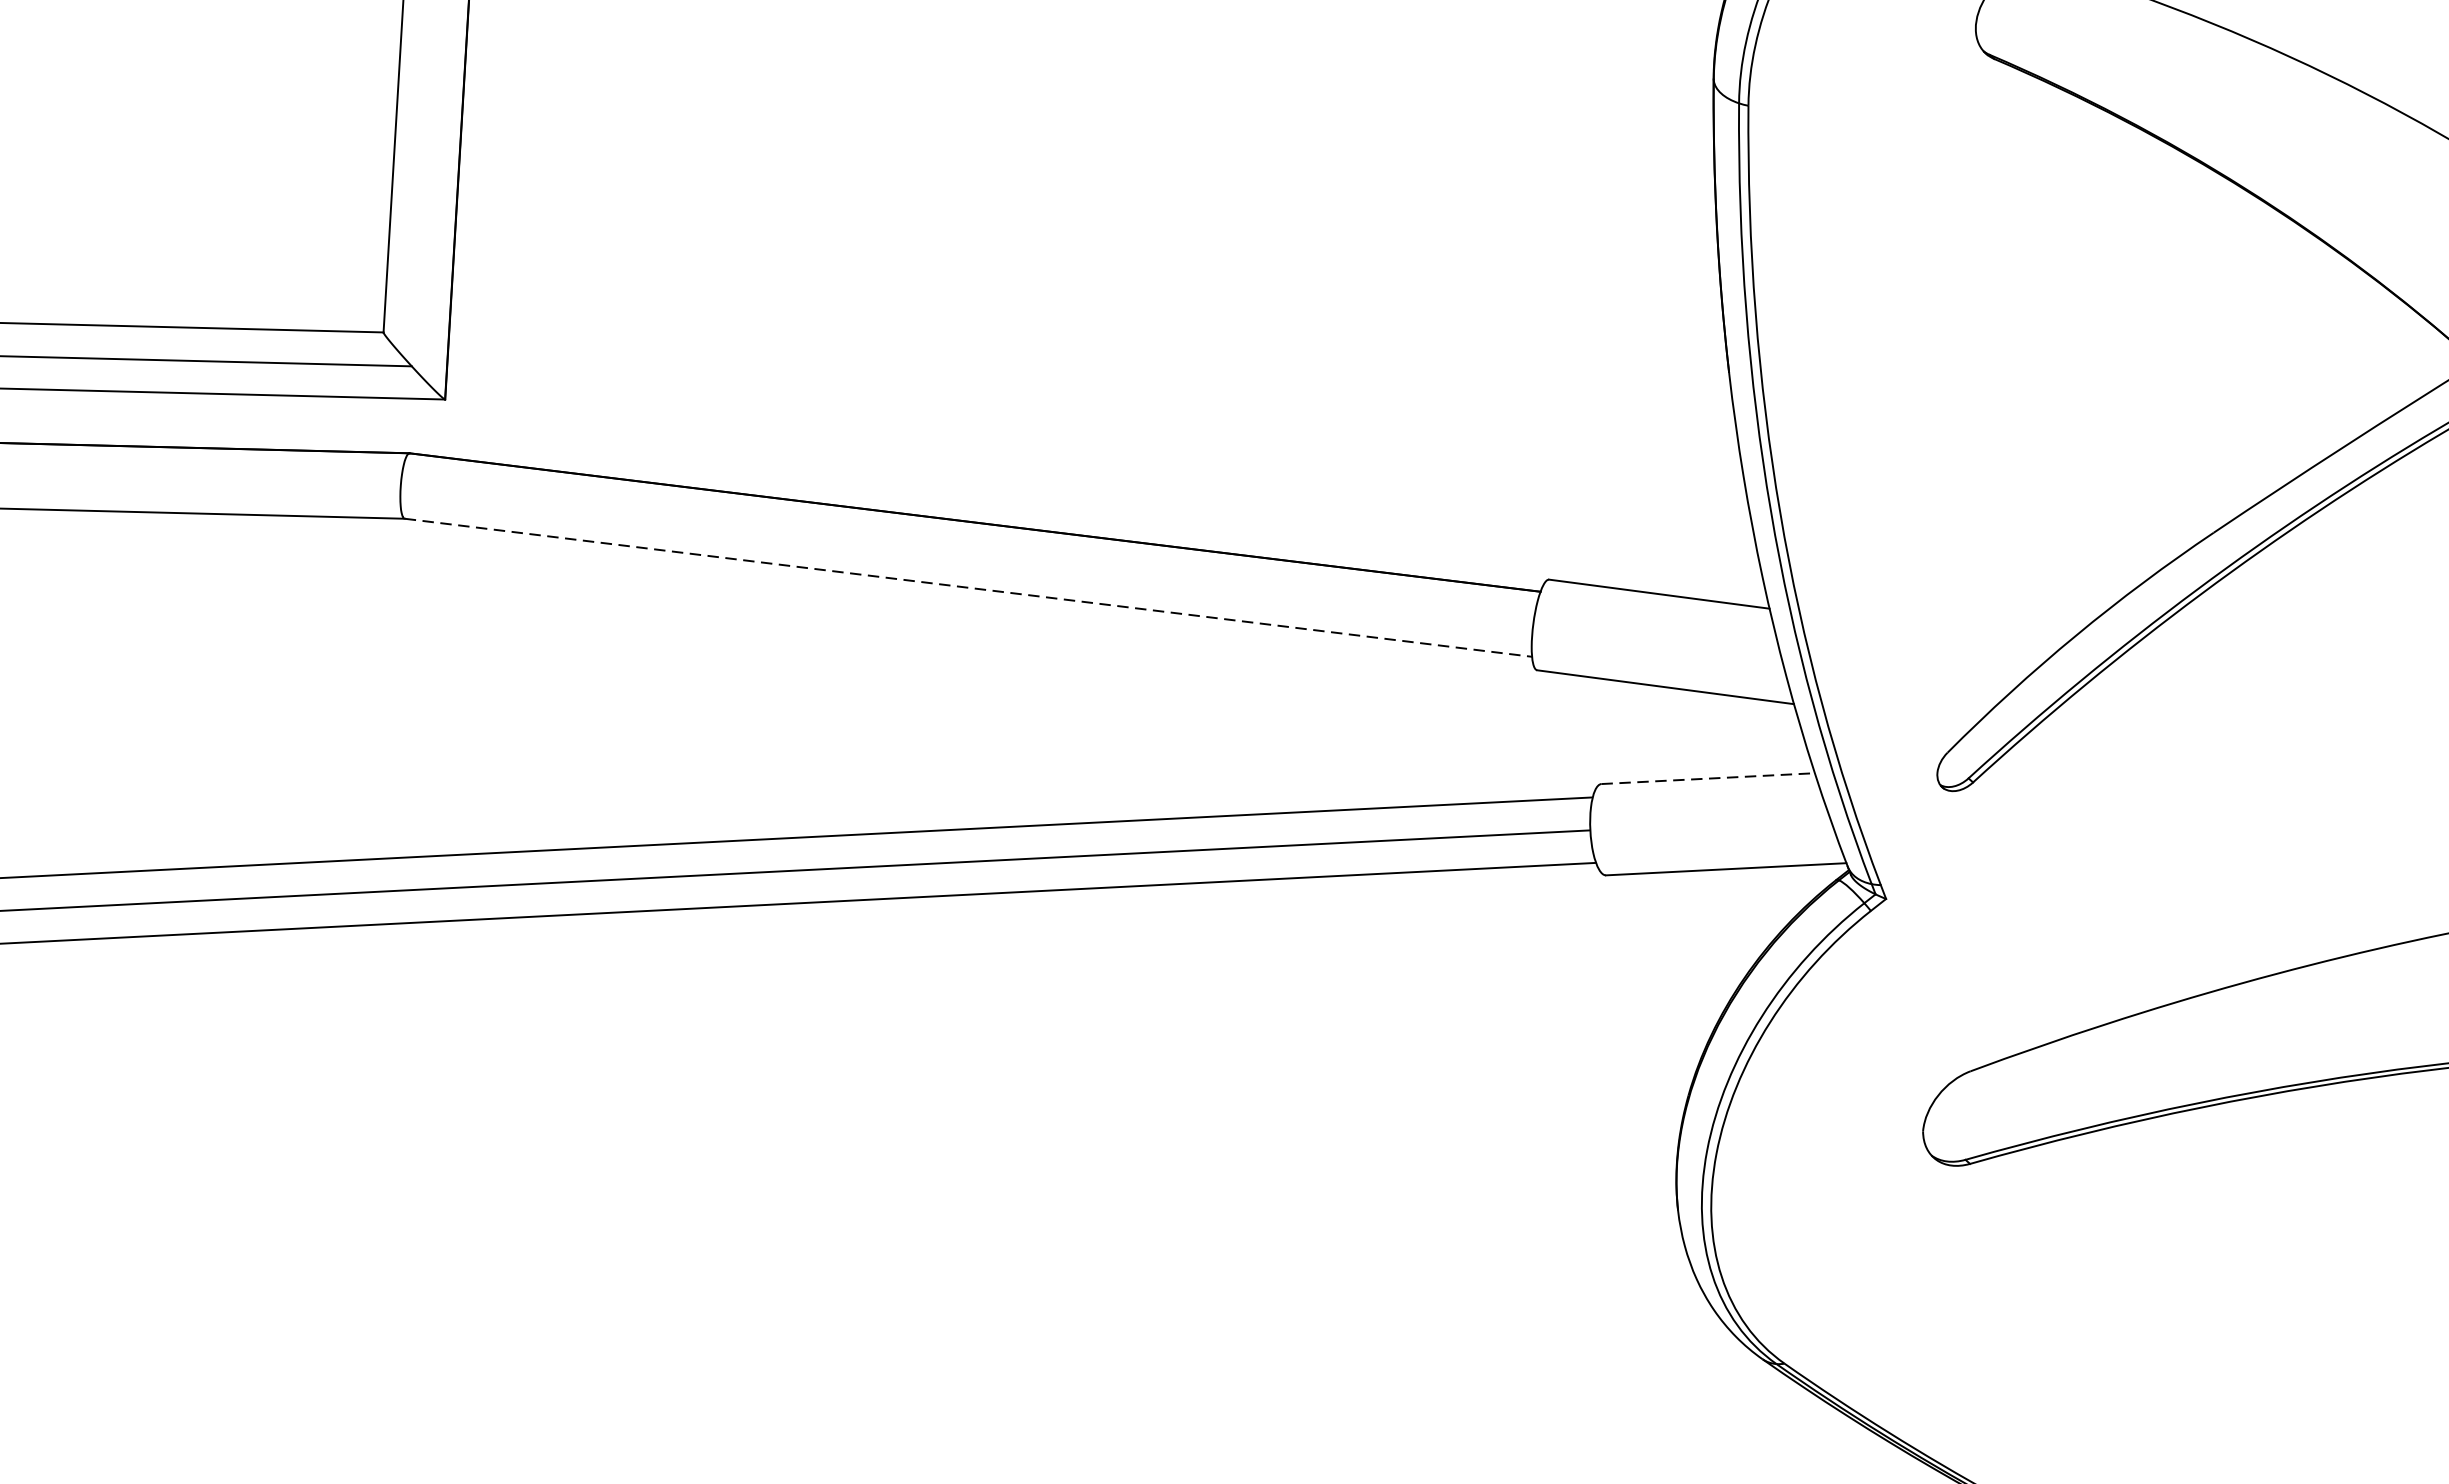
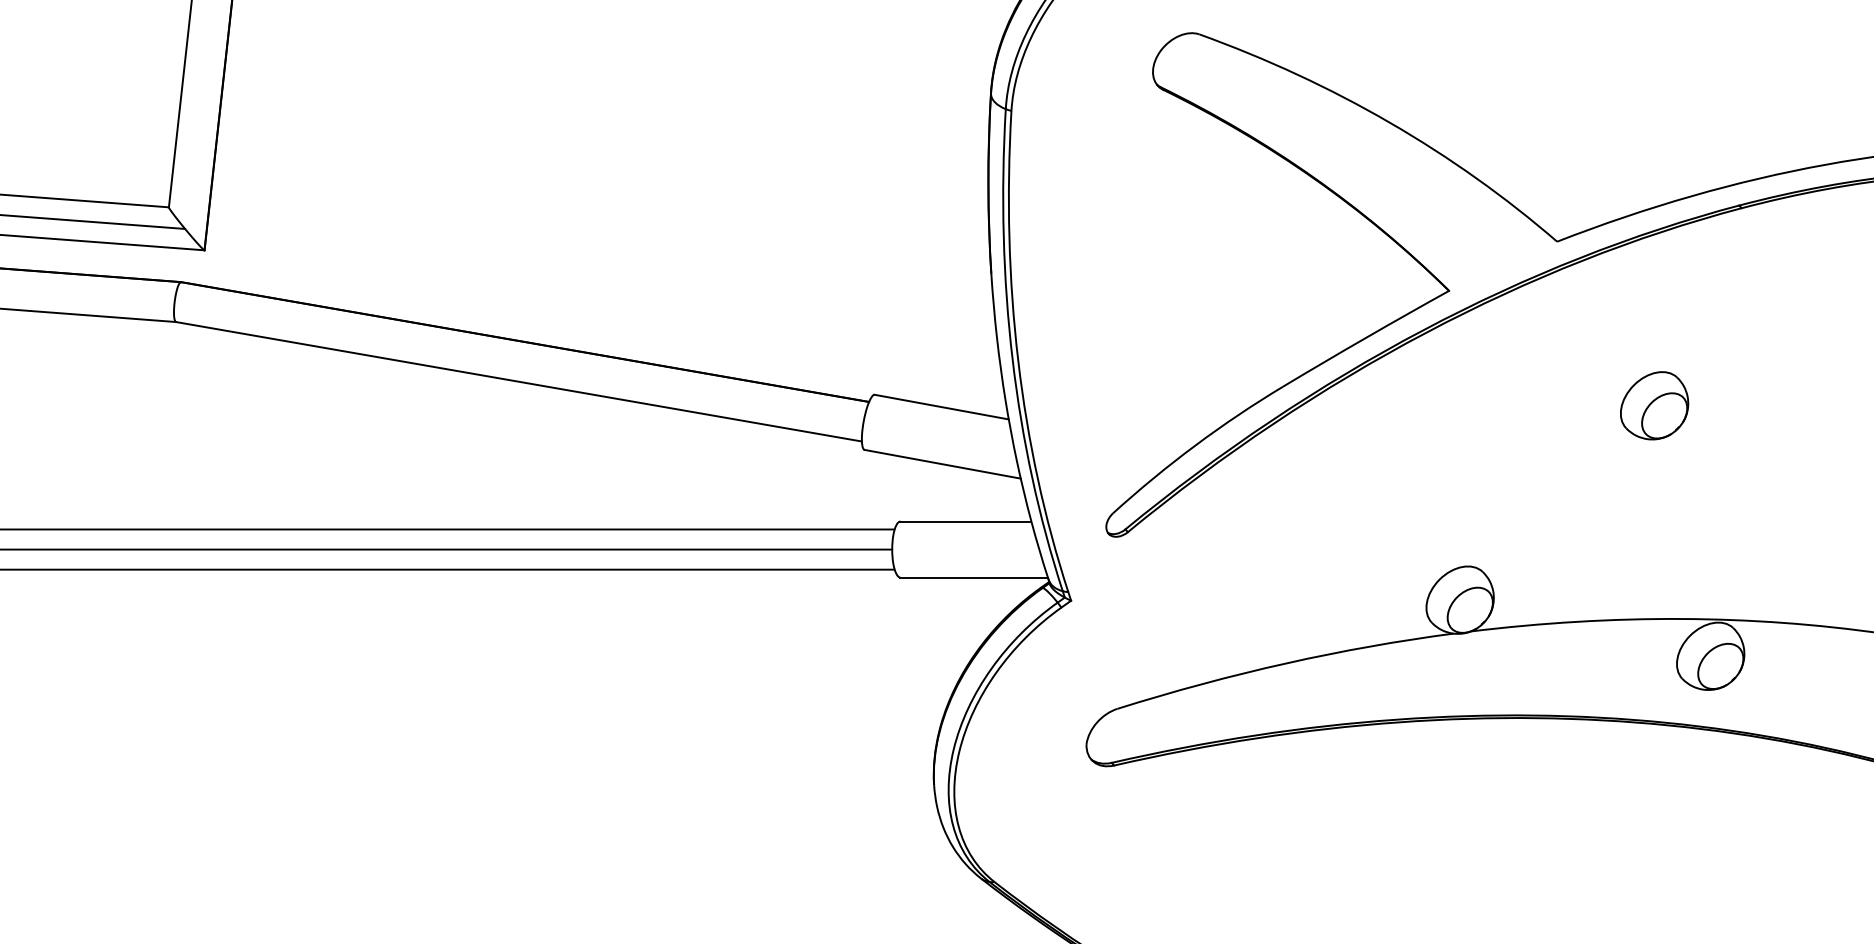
line: (969, 587) -> (519, 381), dashed -> solid
line: (1709, 778) -> (966, 521), dashed -> solid

